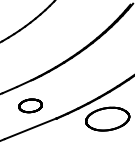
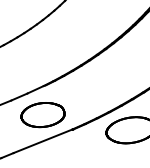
part: (30, 105) -> (42, 114), size x1.67

